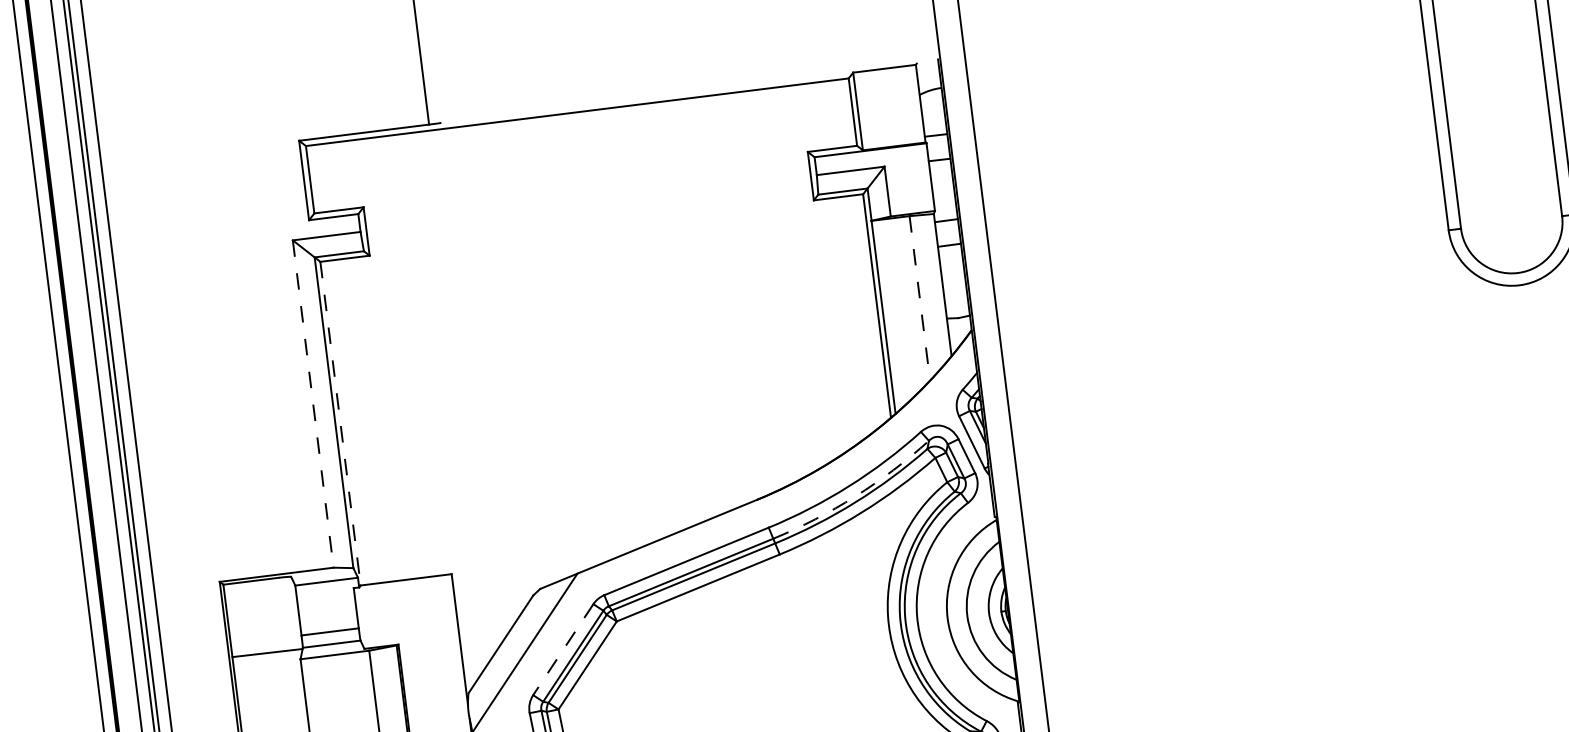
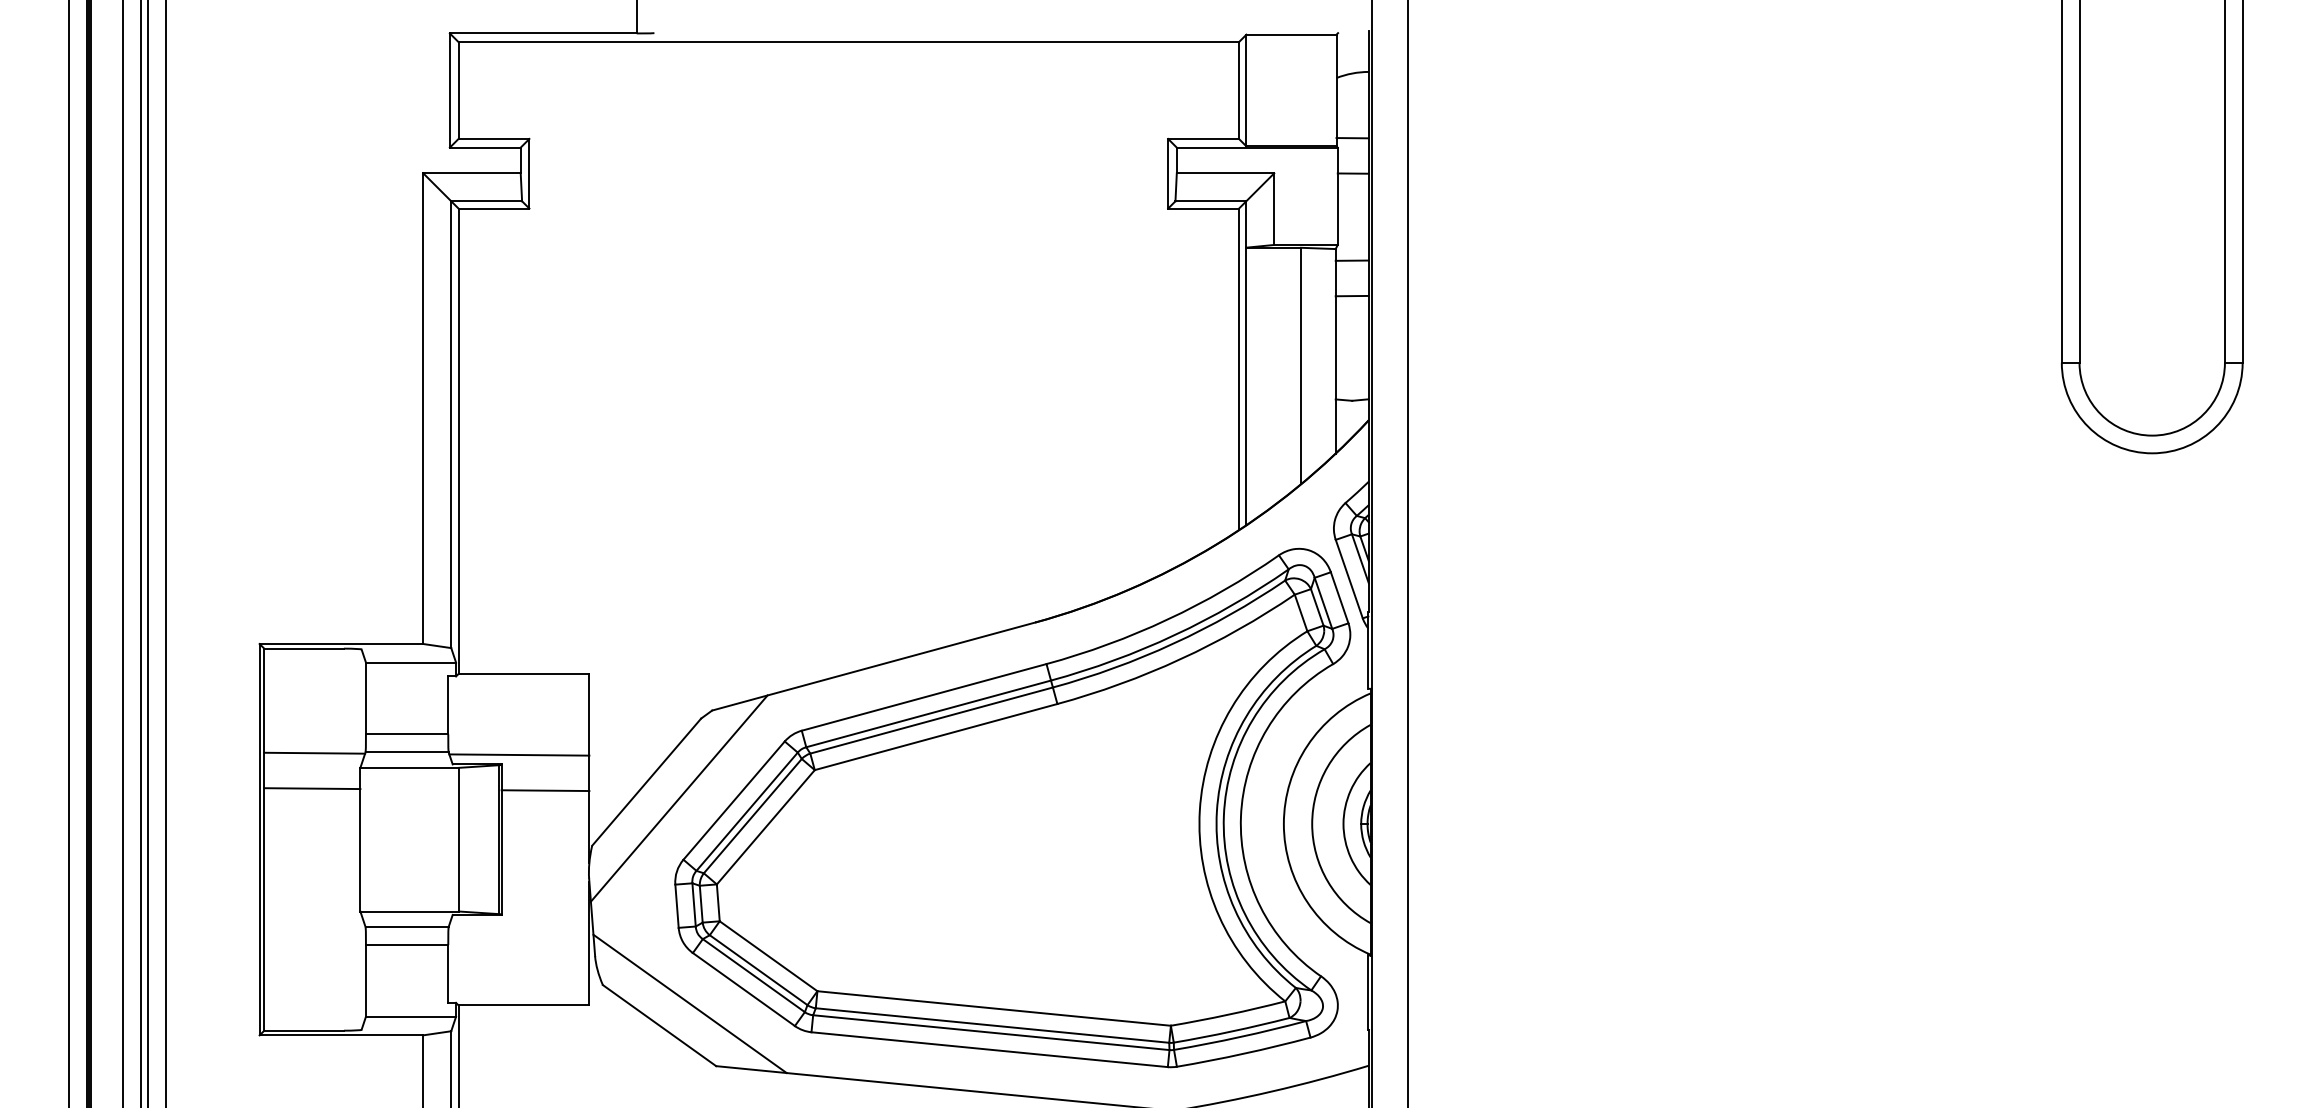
line: (919, 298) -> (1300, 366), dashed -> solid
line: (313, 404) -> (423, 409), dashed -> solid
line: (340, 423) -> (458, 441), dashed -> solid
arc: (855, 496) -> (1174, 635), dashed -> solid
line: (410, 636) -> (519, 754), added
line: (563, 649) -> (734, 800), dashed -> solid
line: (431, 658) -> (545, 790), added
line: (269, 677) -> (312, 788), added

